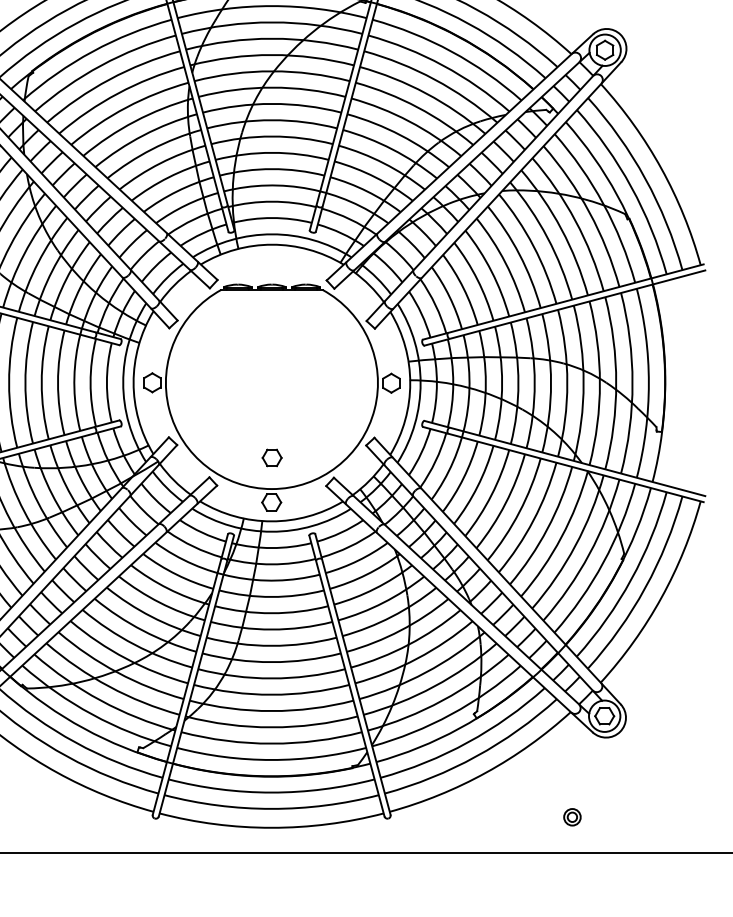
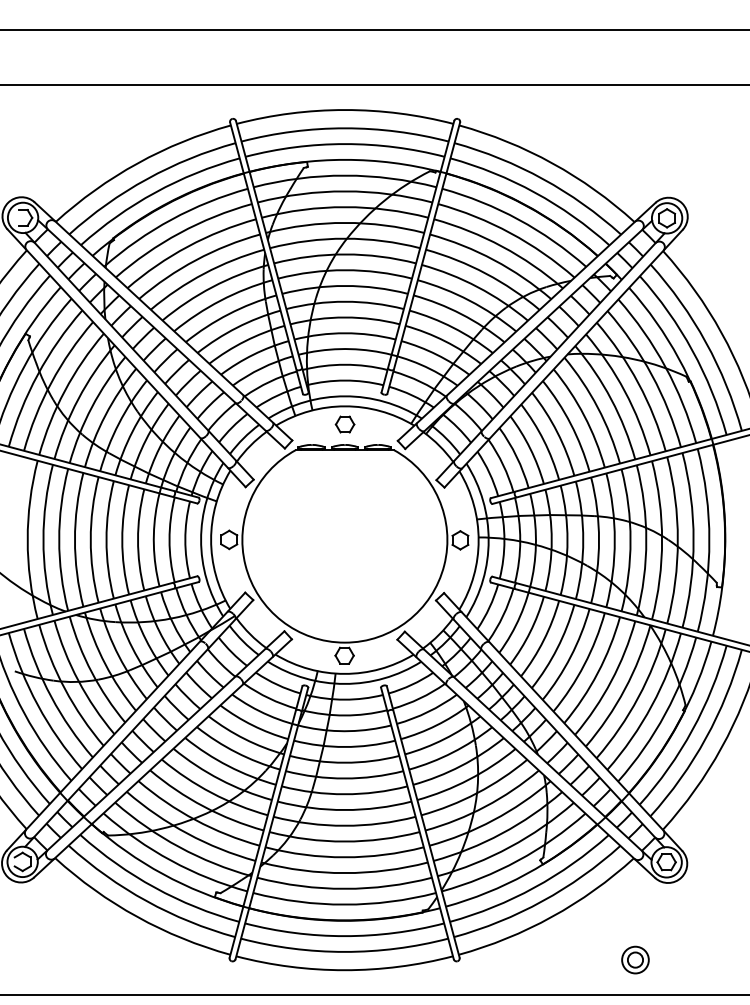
part: (271, 457) -> (344, 424), moved
part: (572, 816) -> (635, 959), size x1.67

